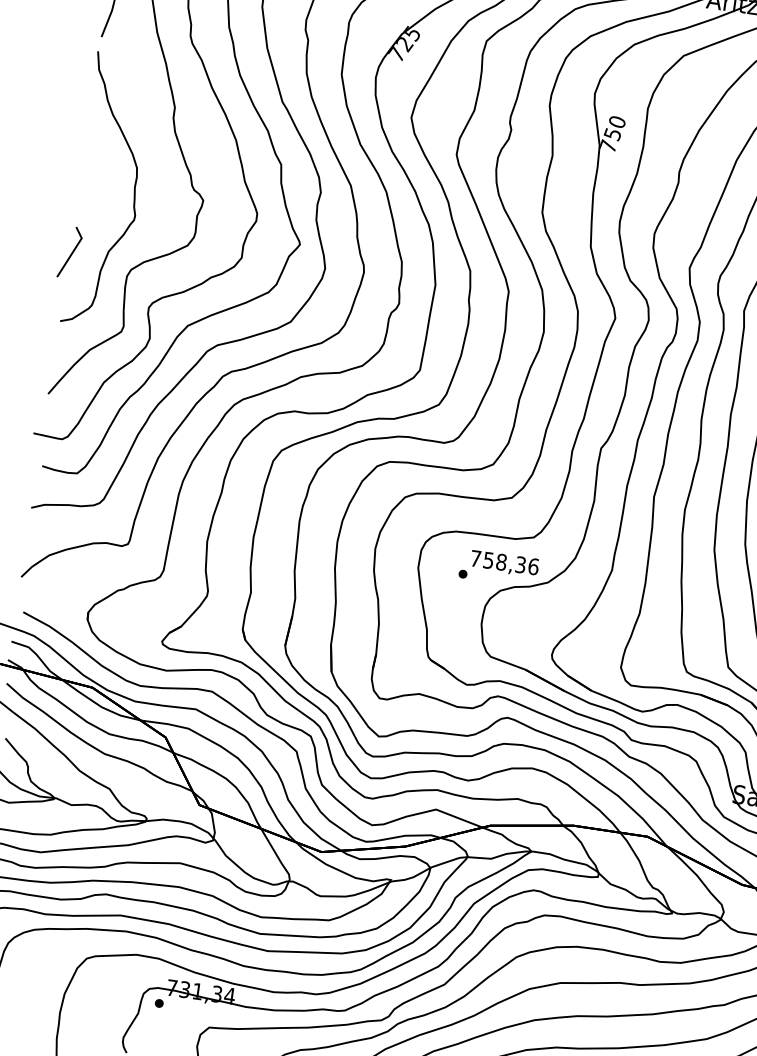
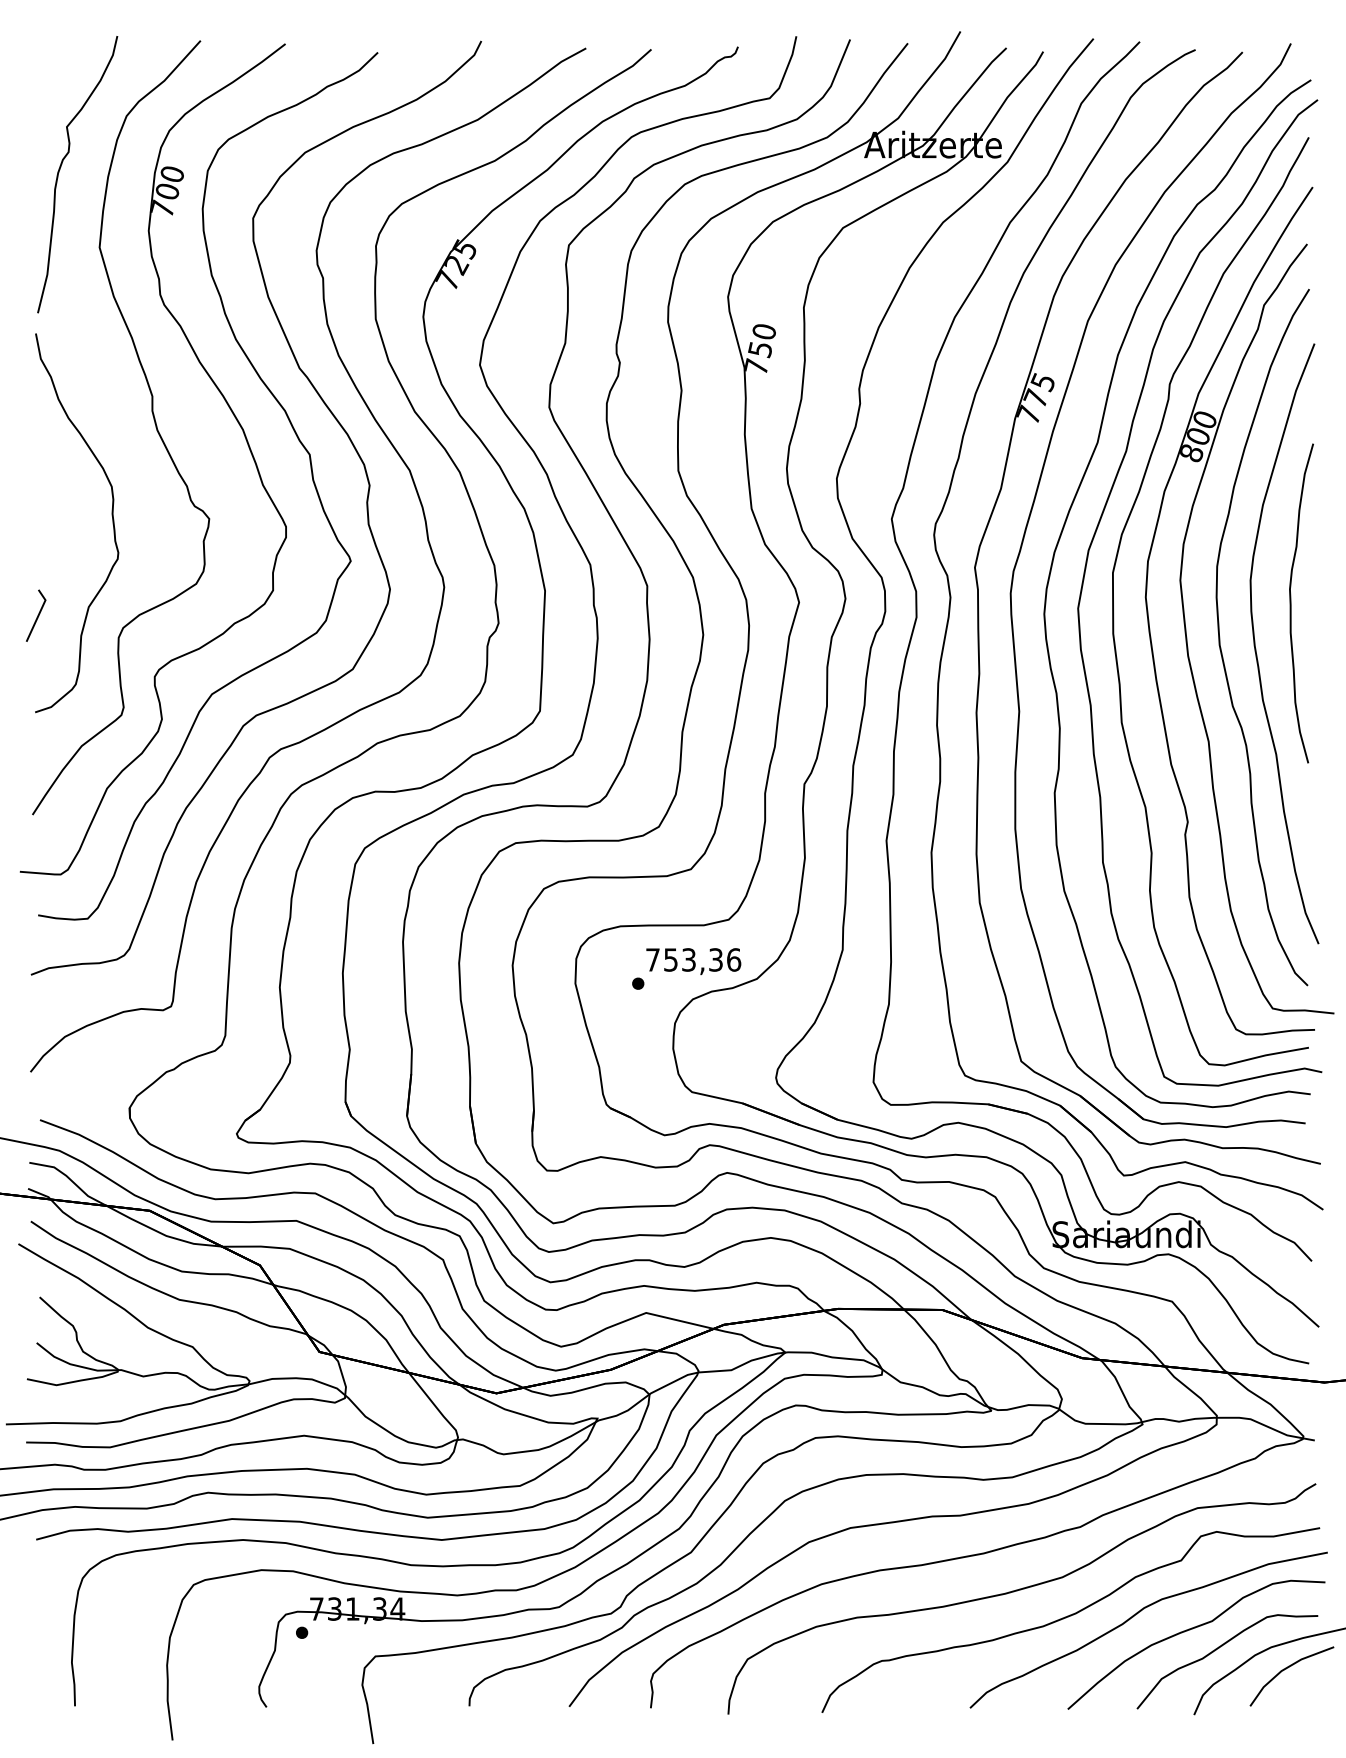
part: (70, 252) -> (36, 615), size x0.71
text: (501, 561) -> (689, 959), 758,36 -> 753,36

